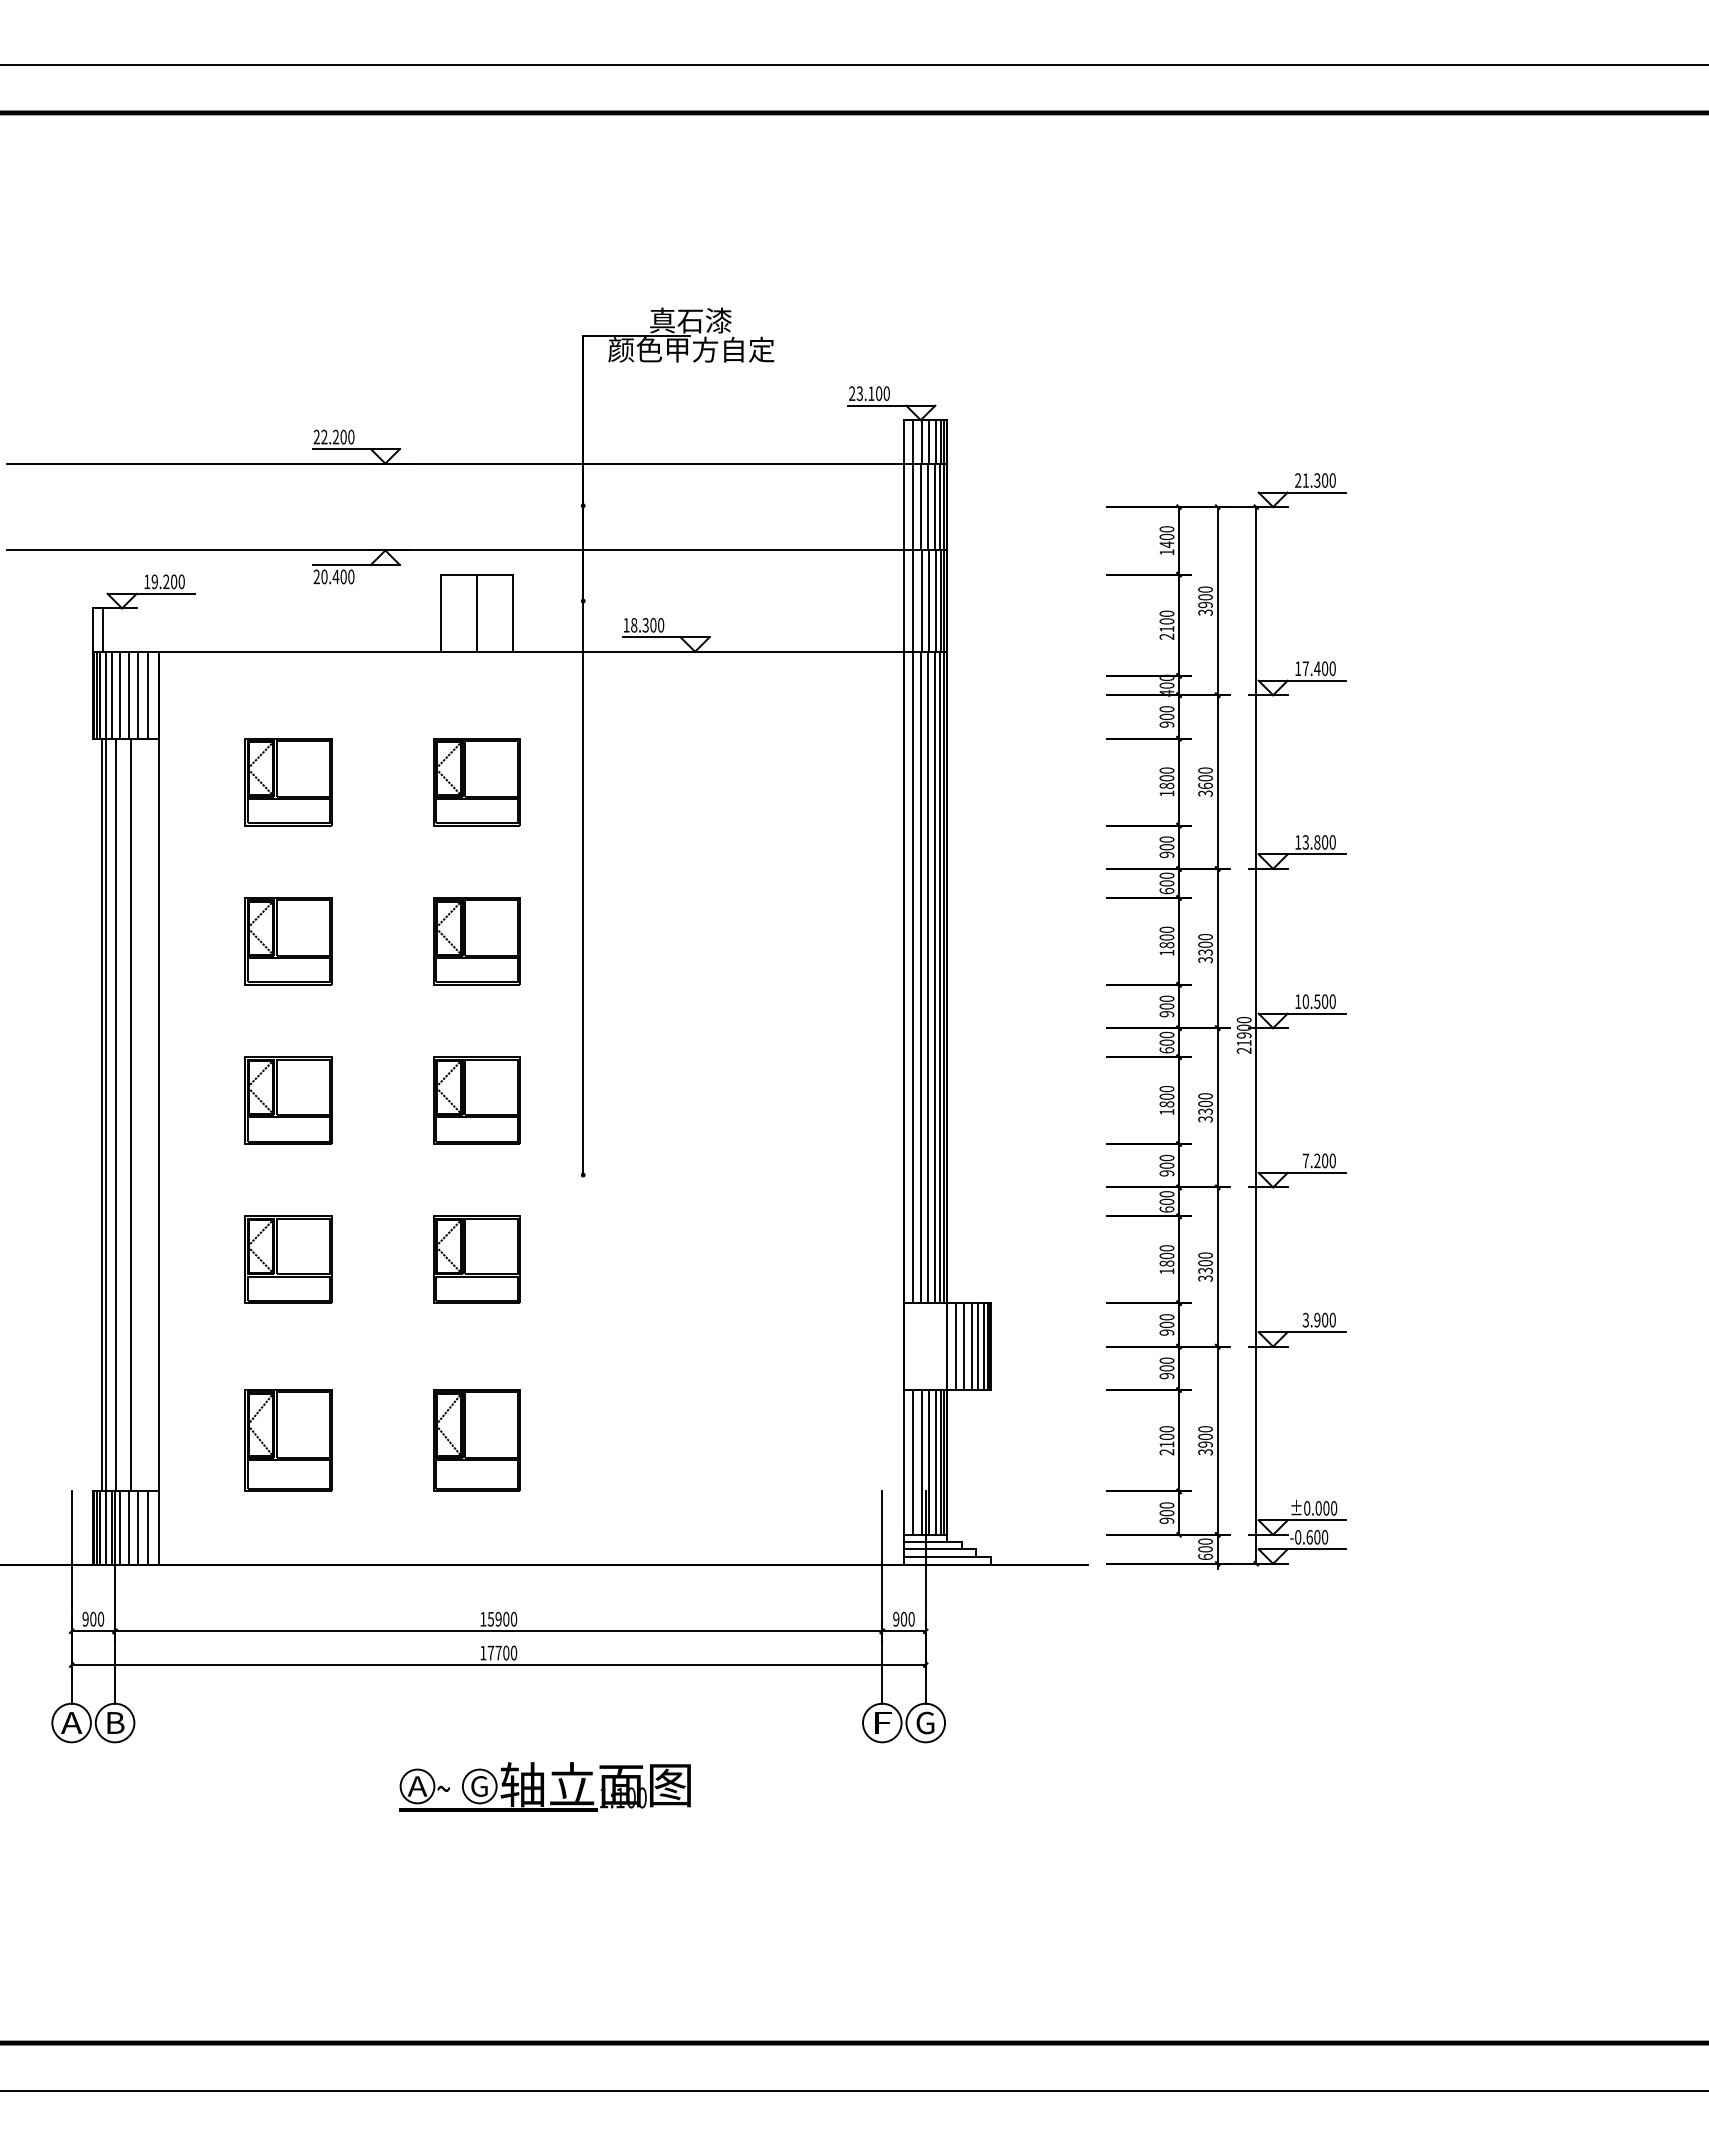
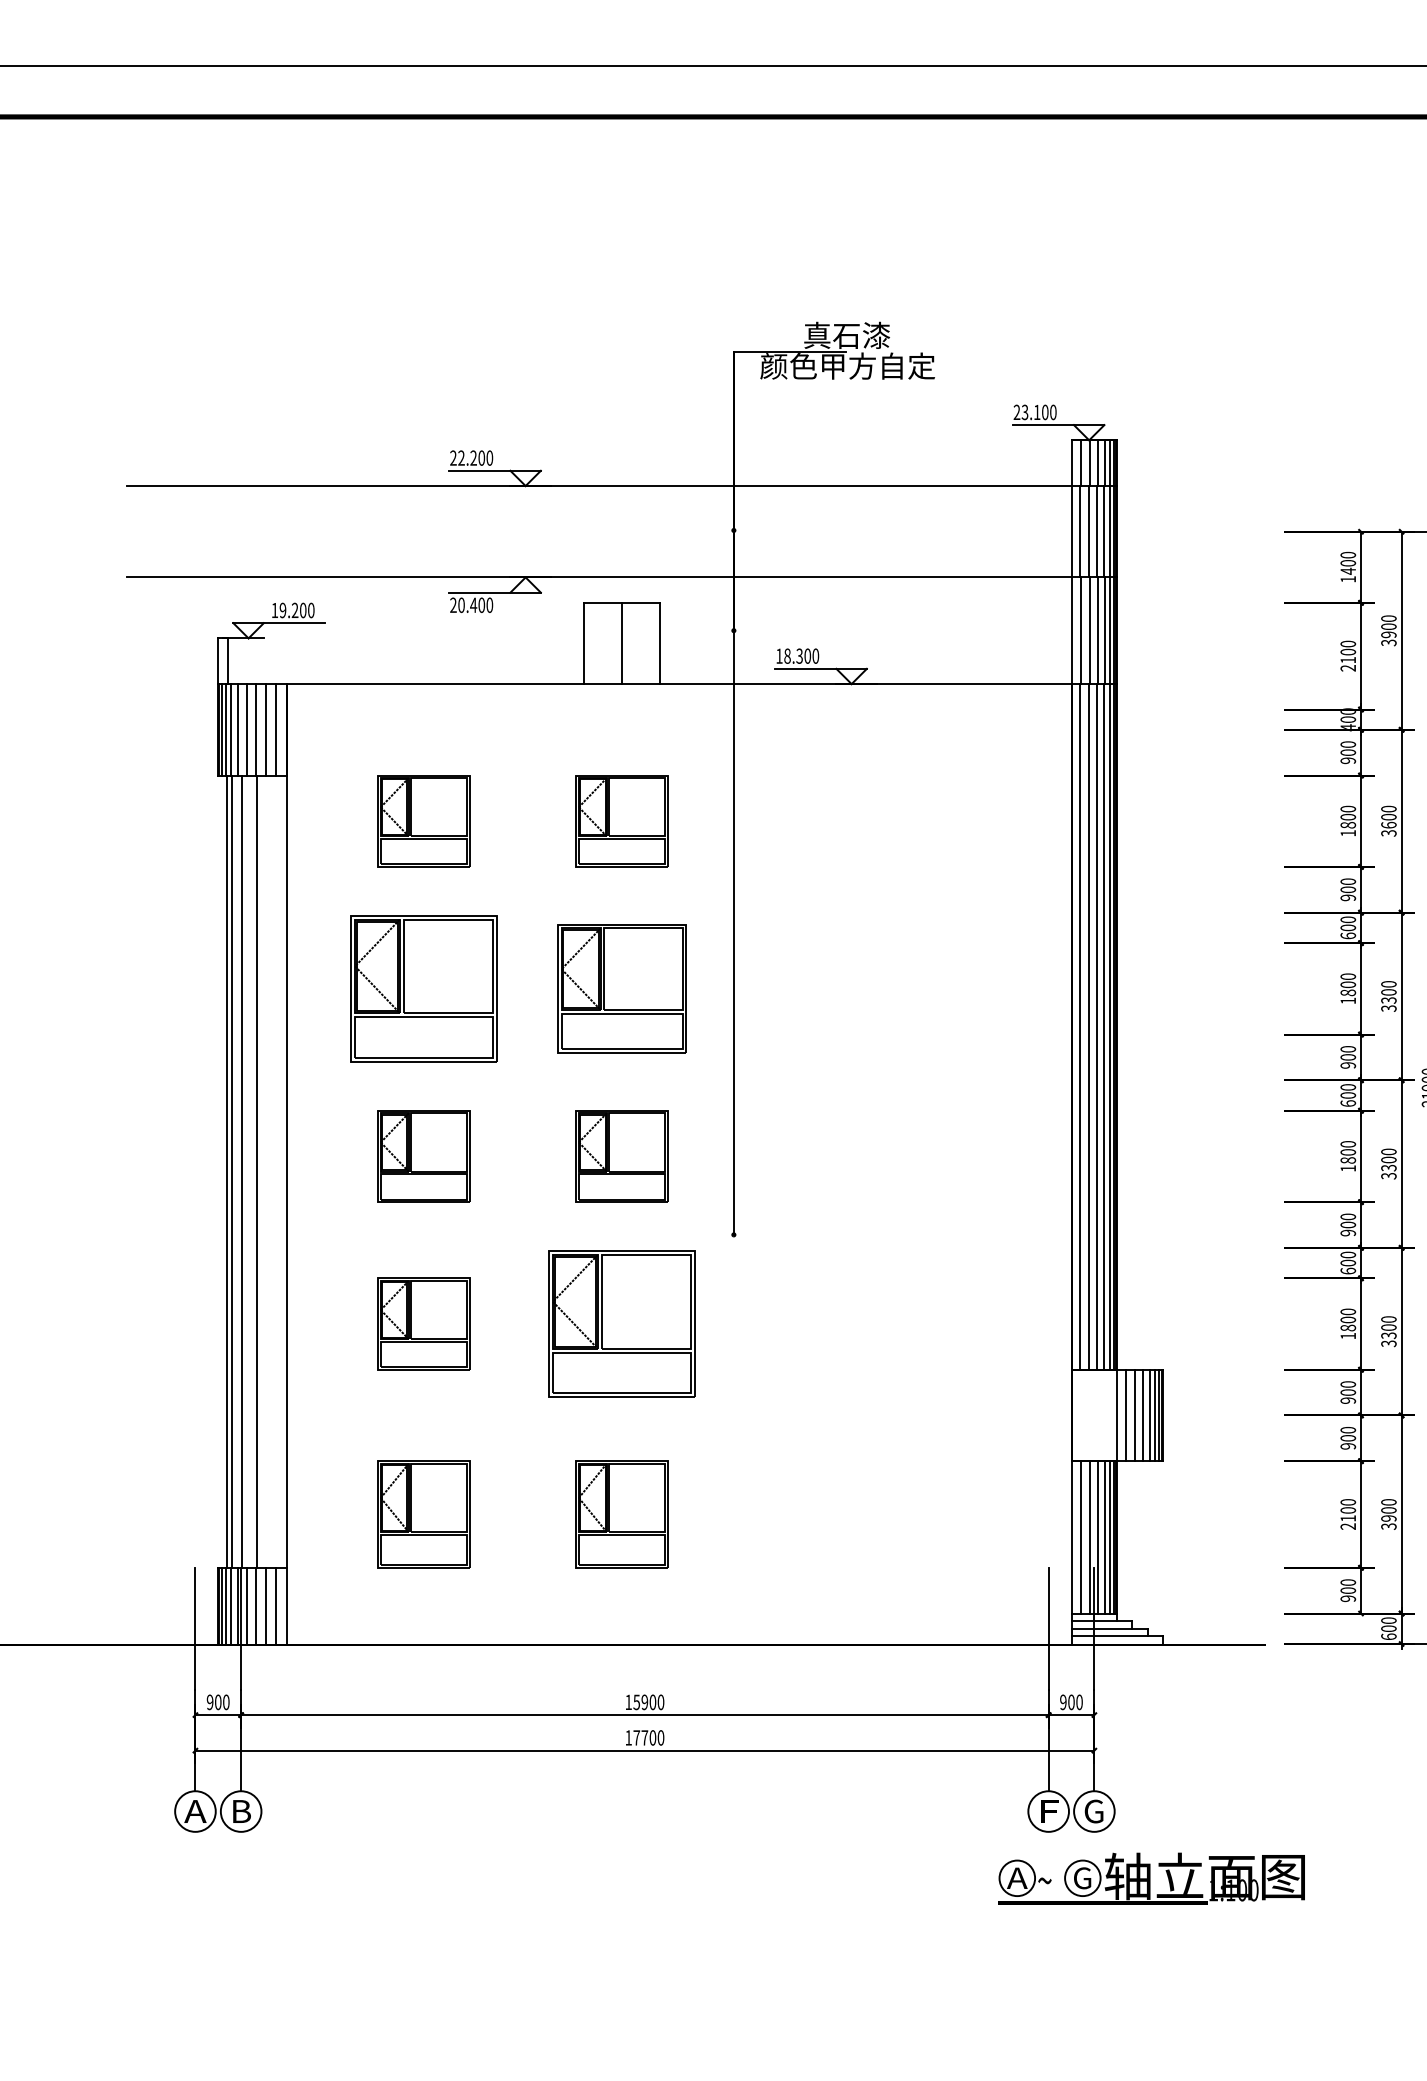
part: (288, 941) -> (423, 989), size x1.6
part: (476, 941) -> (621, 989), size x1.4
part: (476, 1259) -> (621, 1323), size x1.6
part: (544, 1786) -> (1150, 1878), moved

